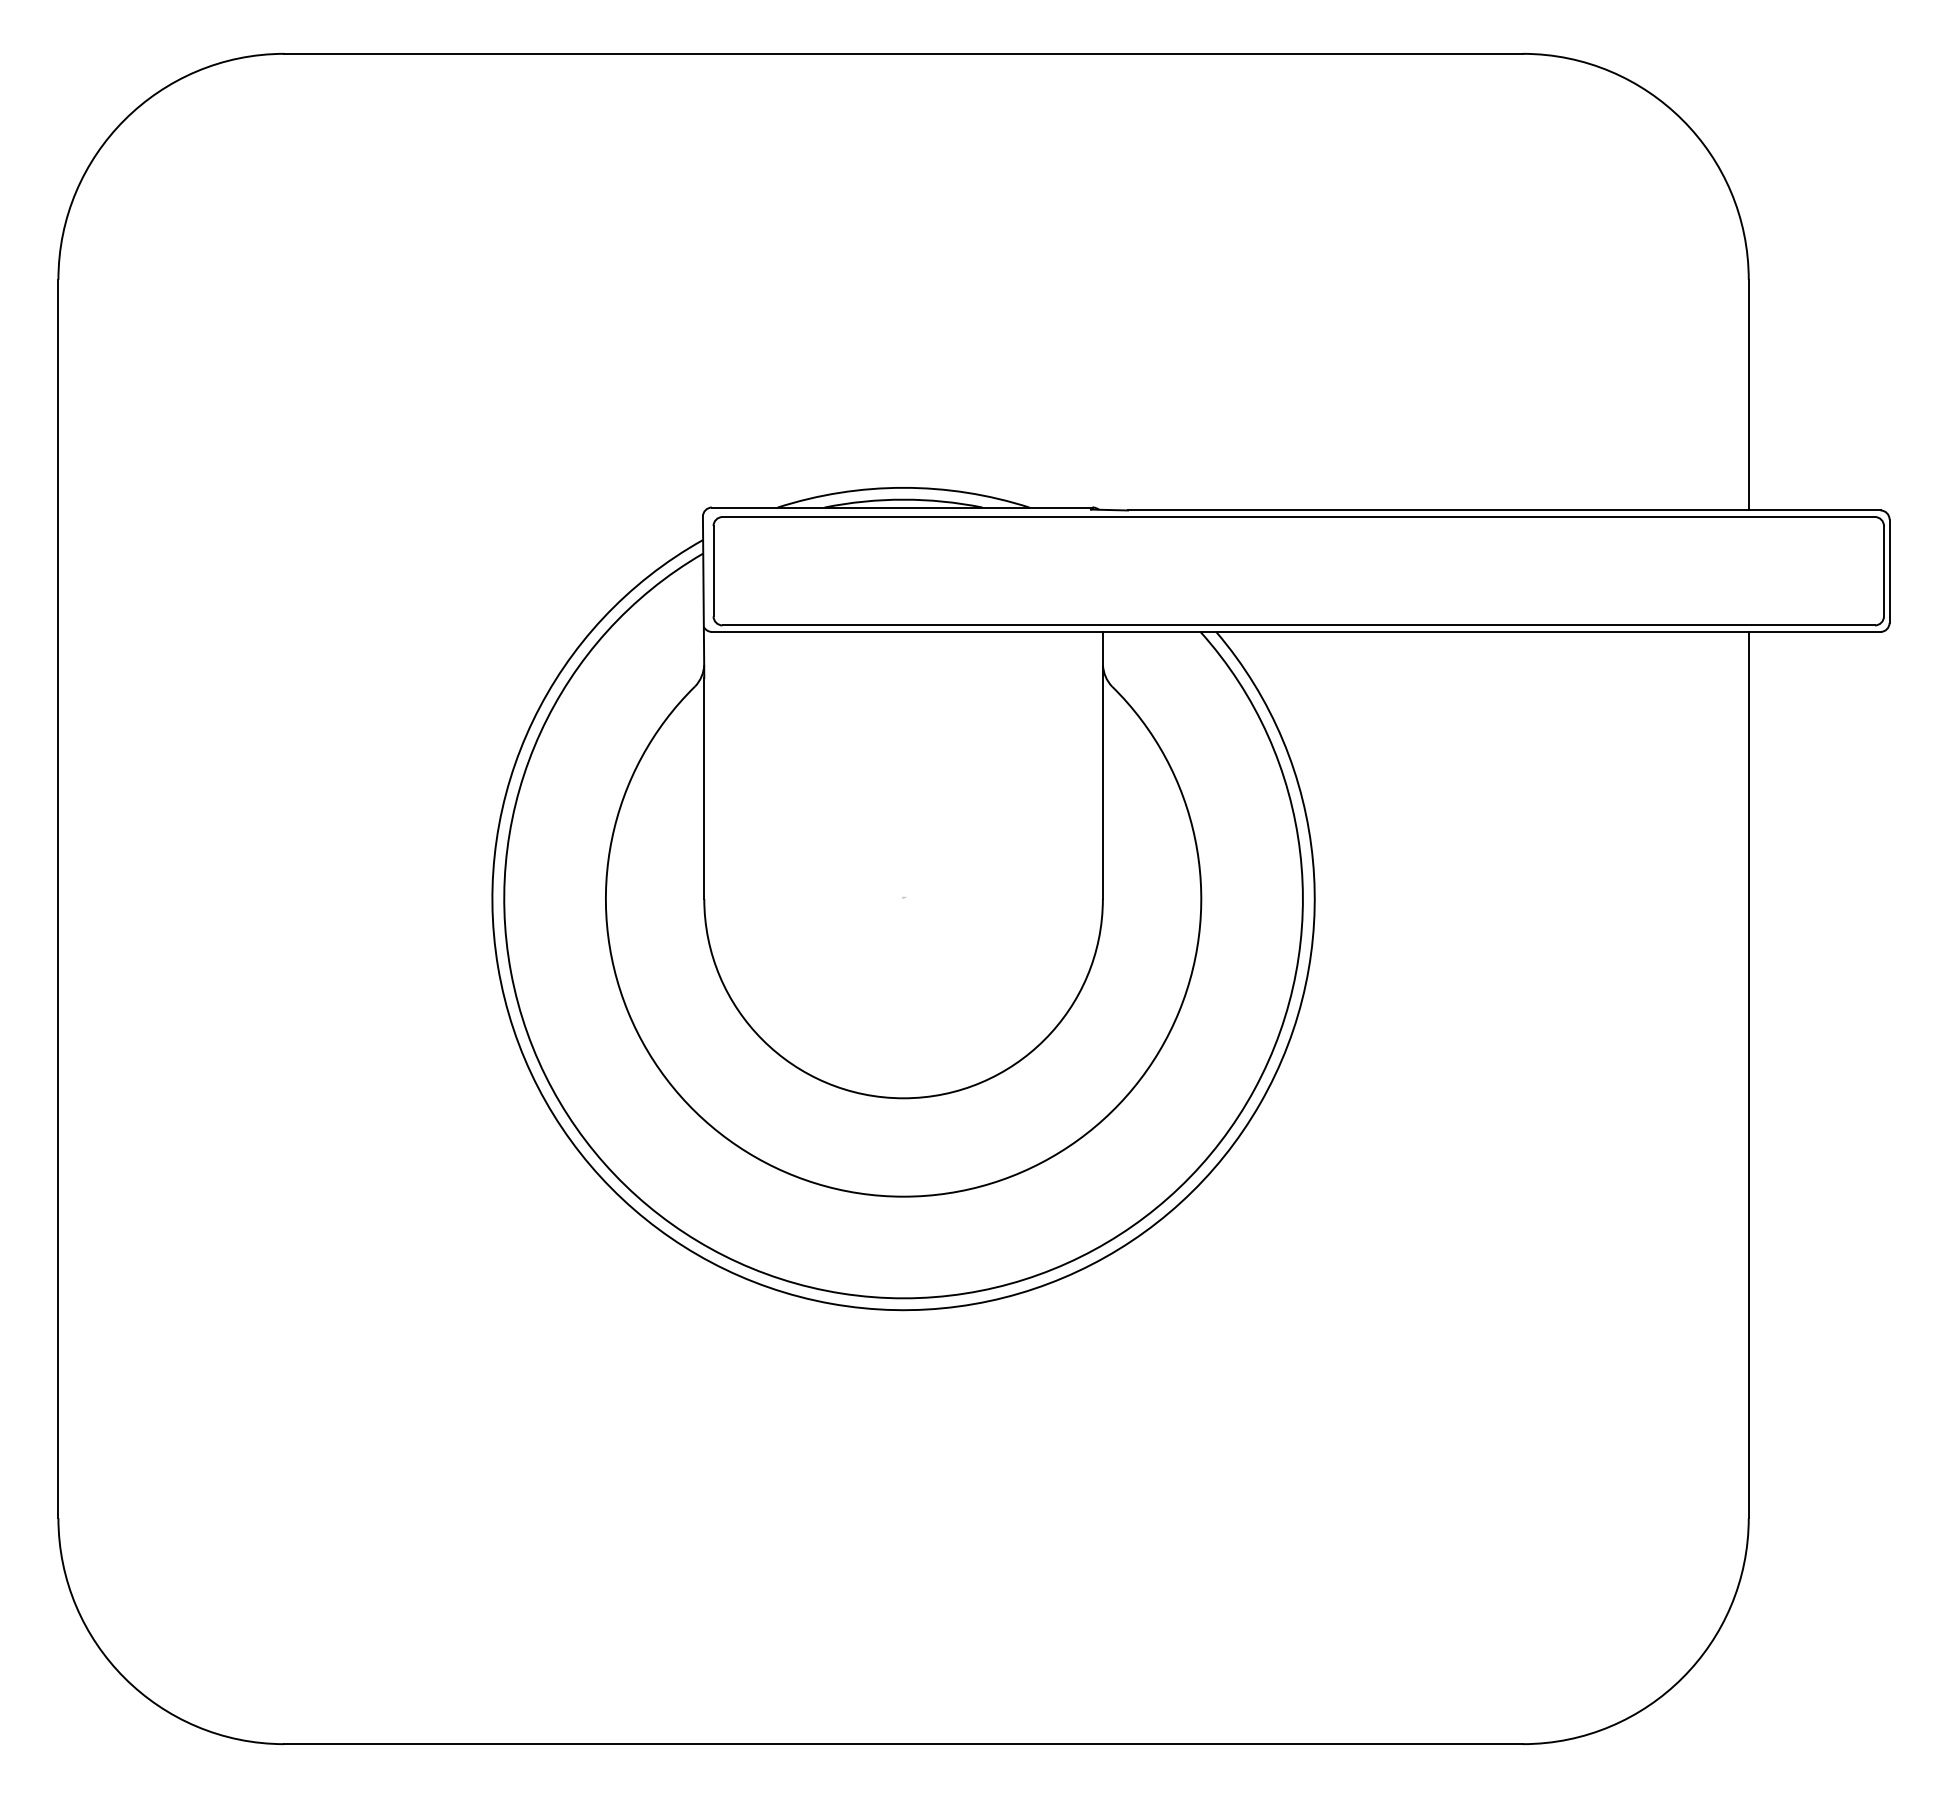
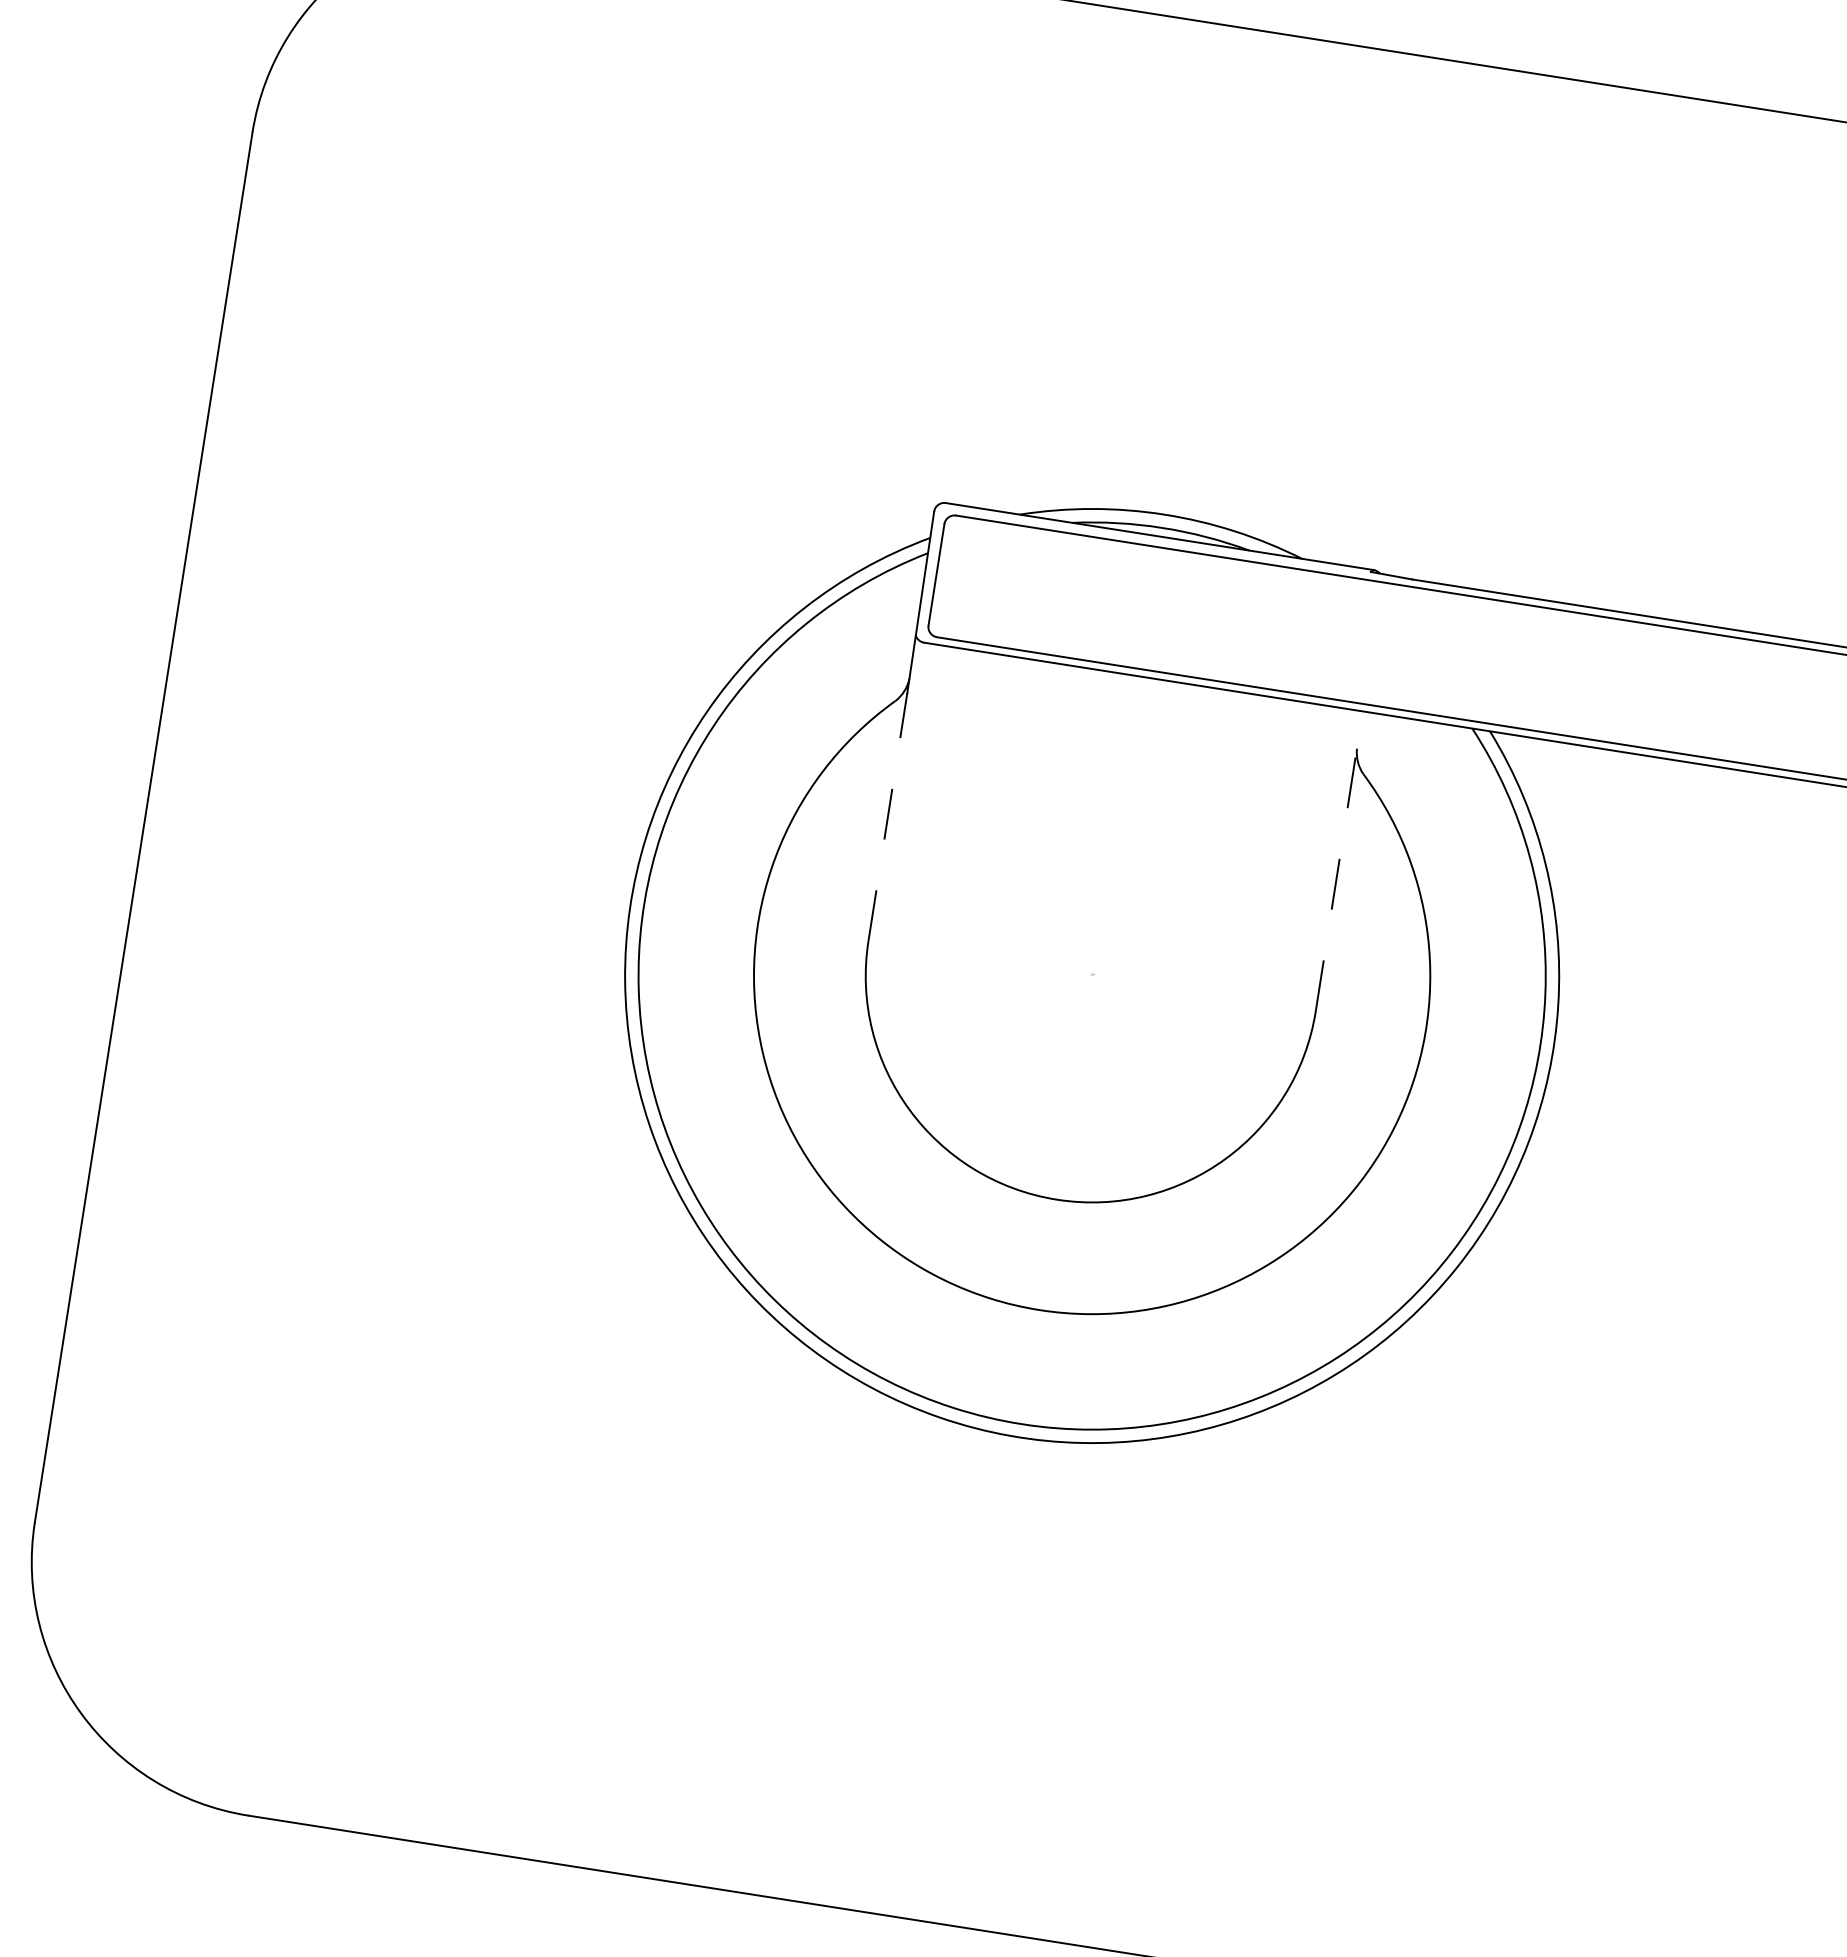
line: (1102, 765) -> (1338, 861), solid -> dashed
line: (704, 788) -> (888, 817), solid -> dashed

